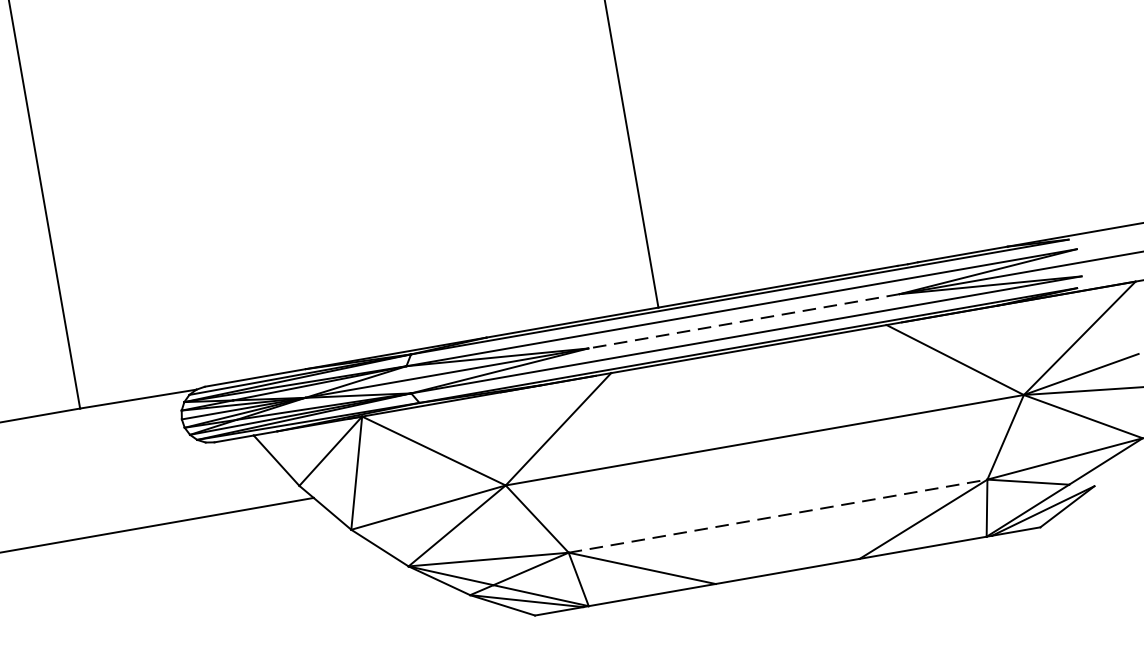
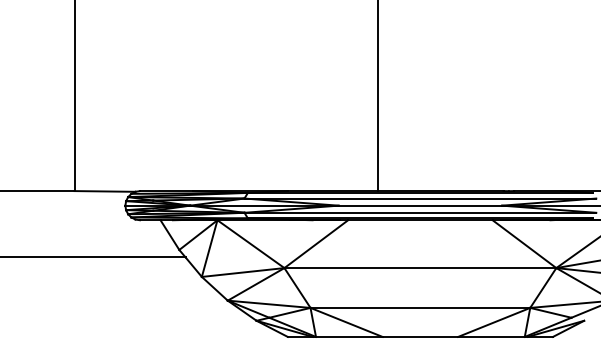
line: (744, 320) -> (420, 205), dashed -> solid
line: (778, 515) -> (420, 307), dashed -> solid

